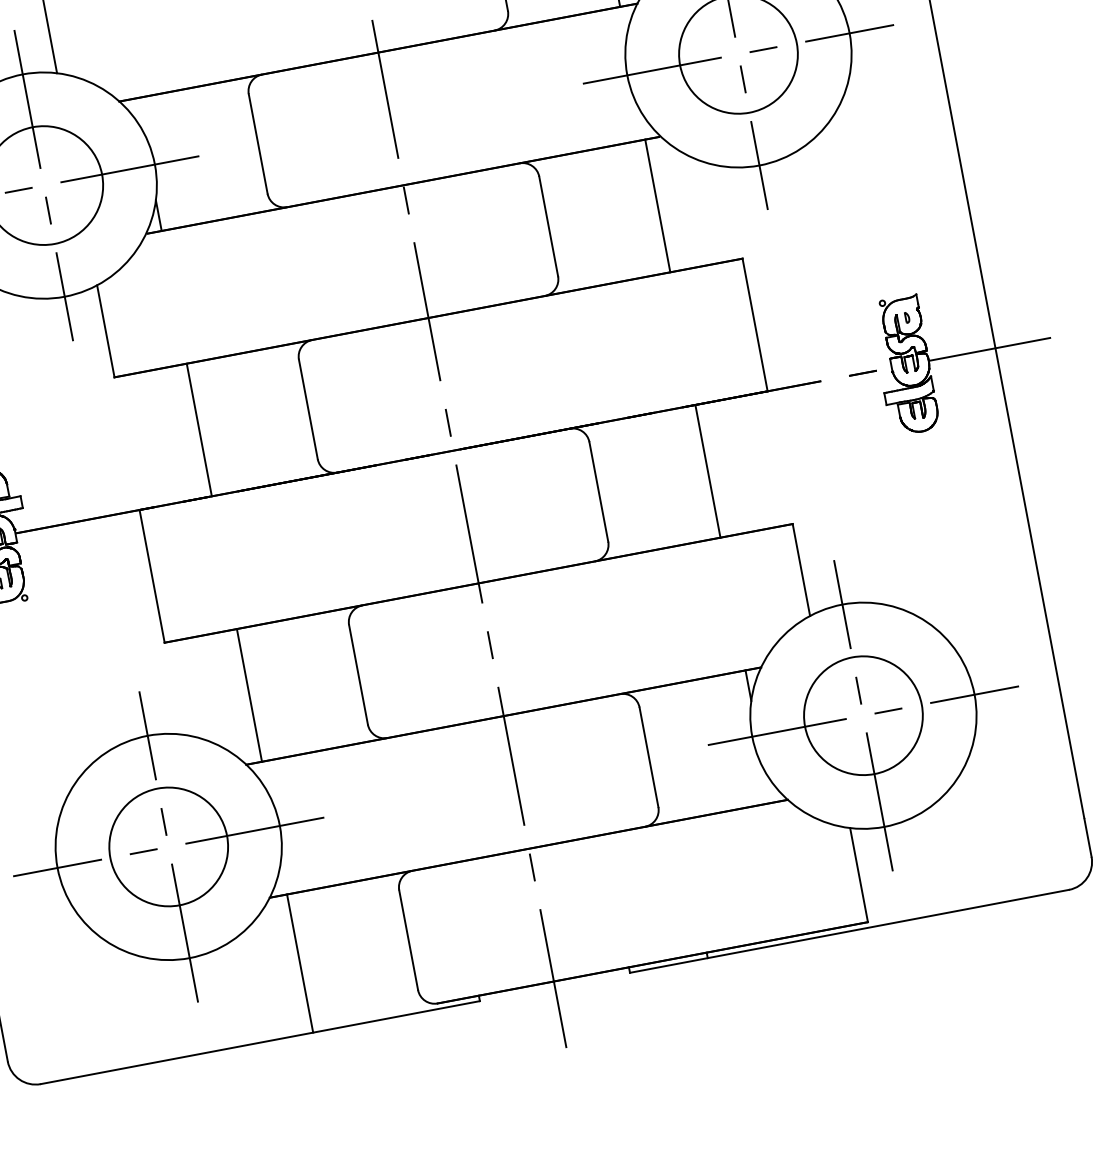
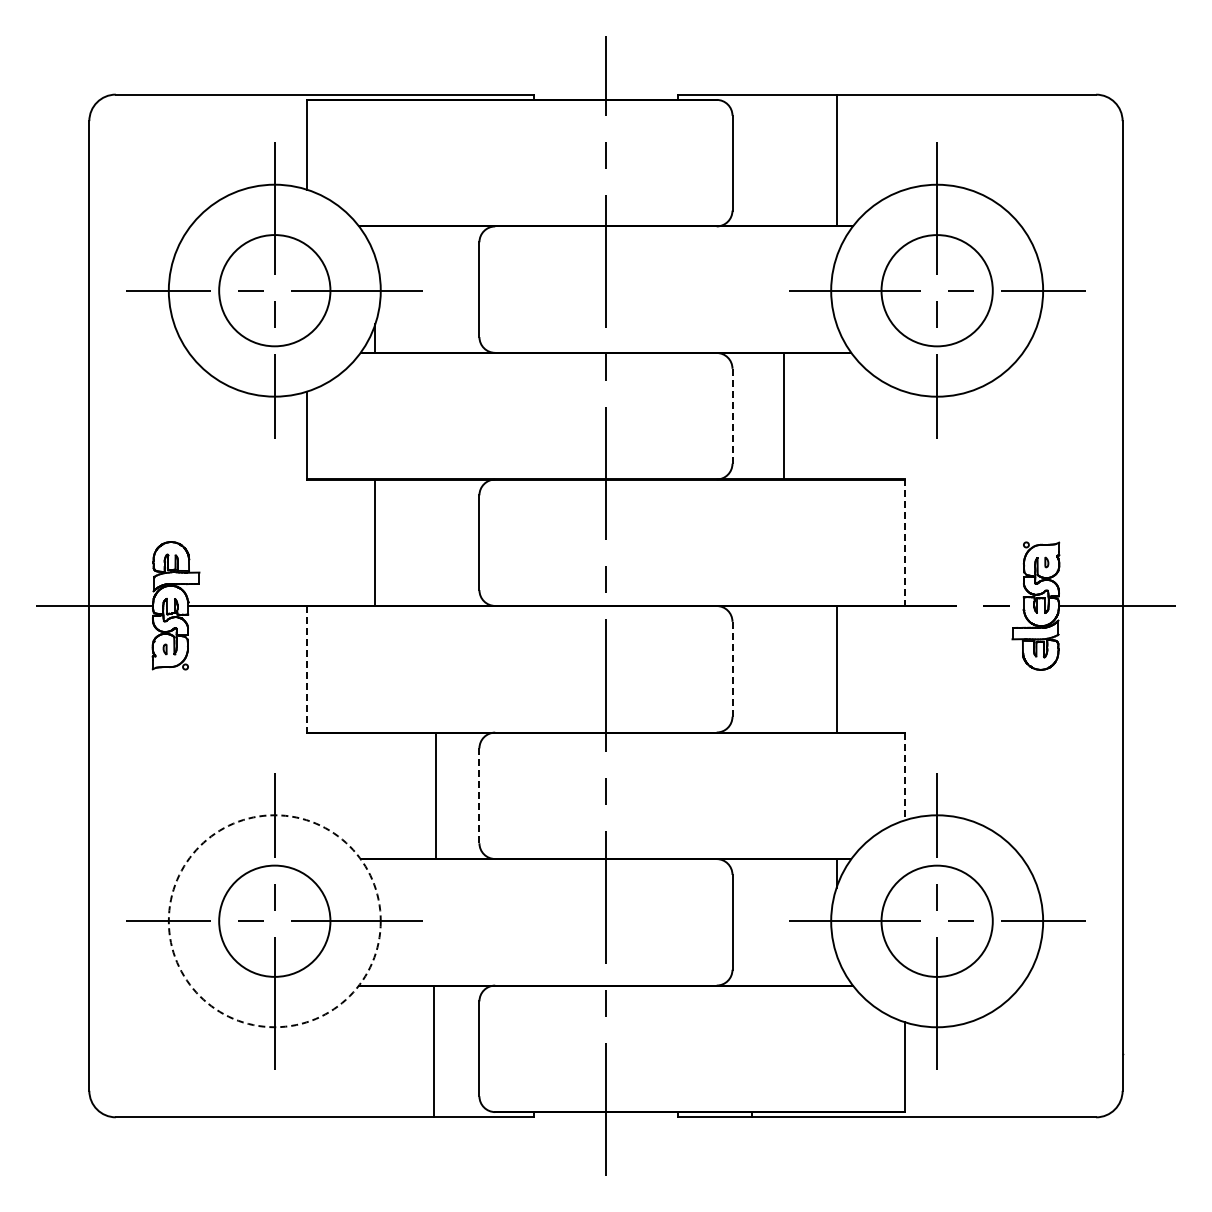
line: (657, 205) -> (783, 415), moved
line: (548, 226) -> (732, 416), solid -> dashed
line: (755, 325) -> (905, 543), solid -> dashed
line: (598, 492) -> (732, 669), solid -> dashed
line: (801, 570) -> (905, 776), solid -> dashed
line: (152, 576) -> (306, 669), solid -> dashed
line: (358, 675) -> (479, 796), solid -> dashed
line: (249, 695) -> (436, 795), moved
circle: (168, 847) -> (274, 921), solid -> dashed
line: (300, 963) -> (434, 1051), moved

